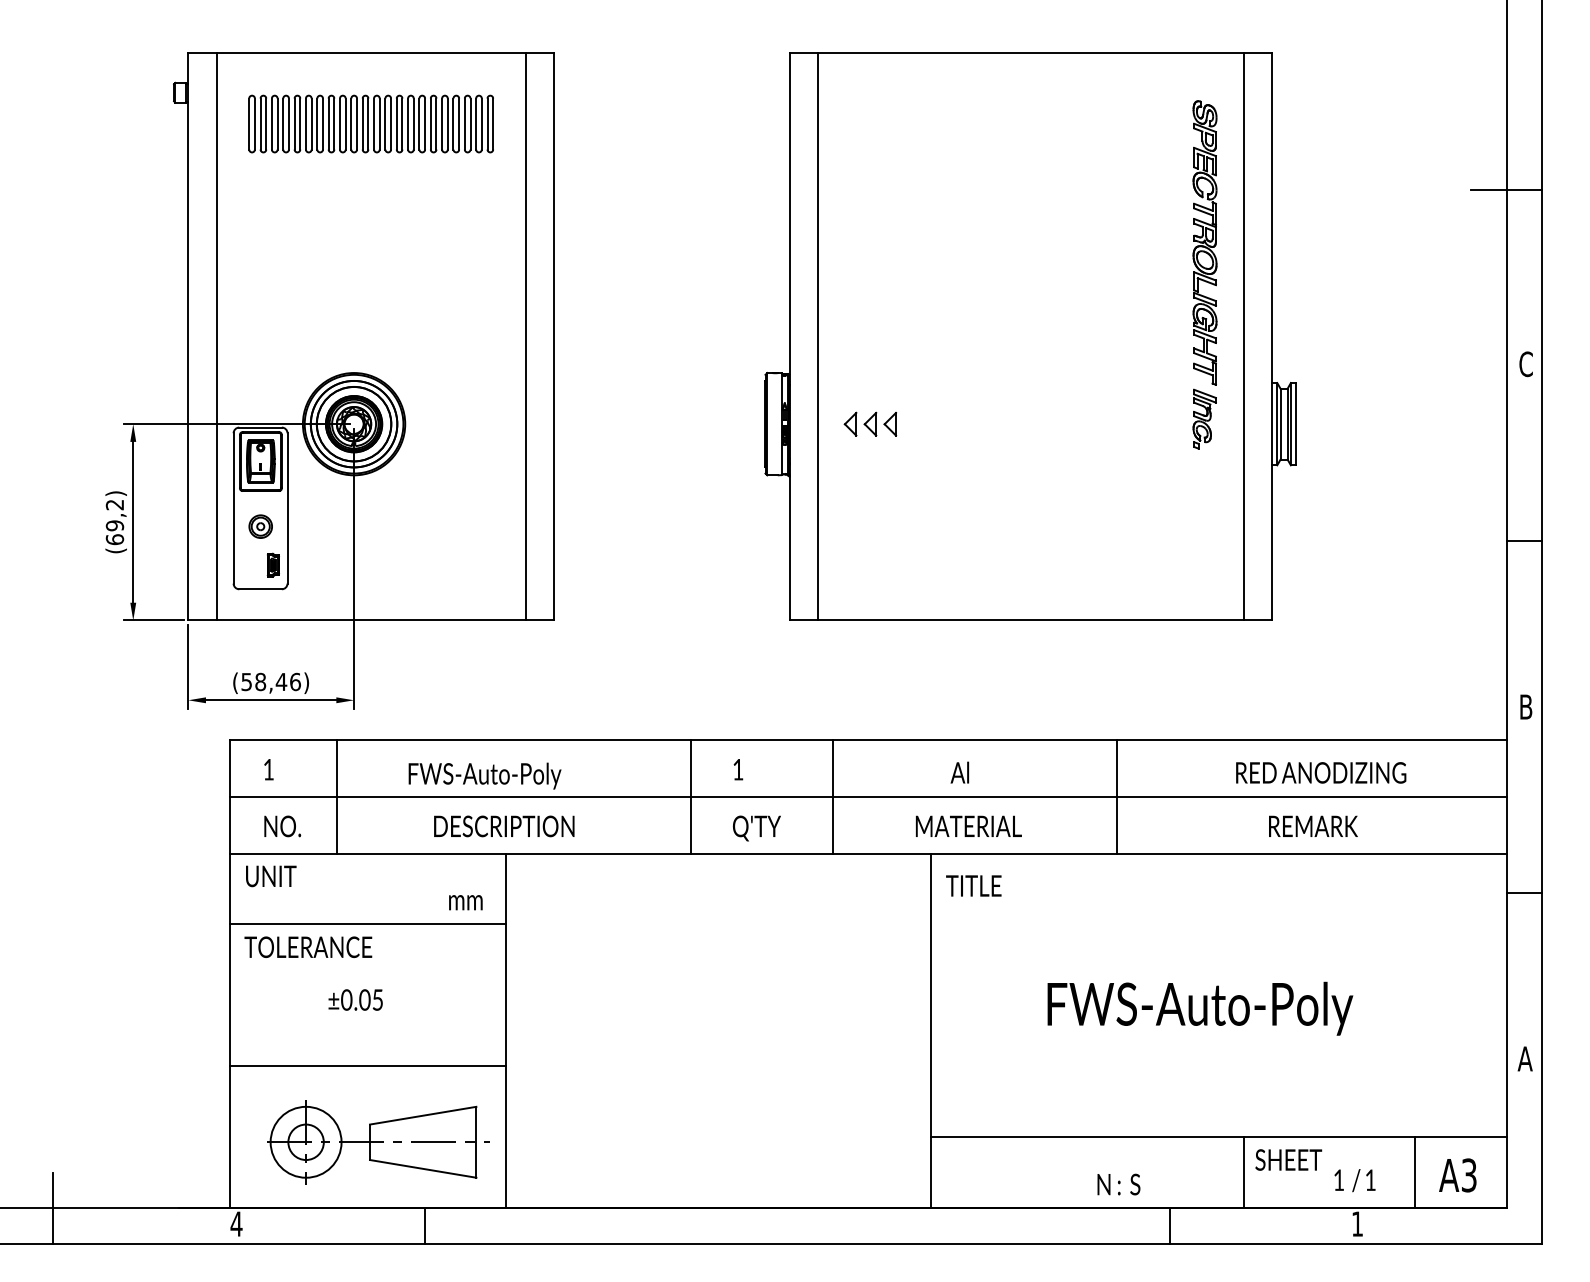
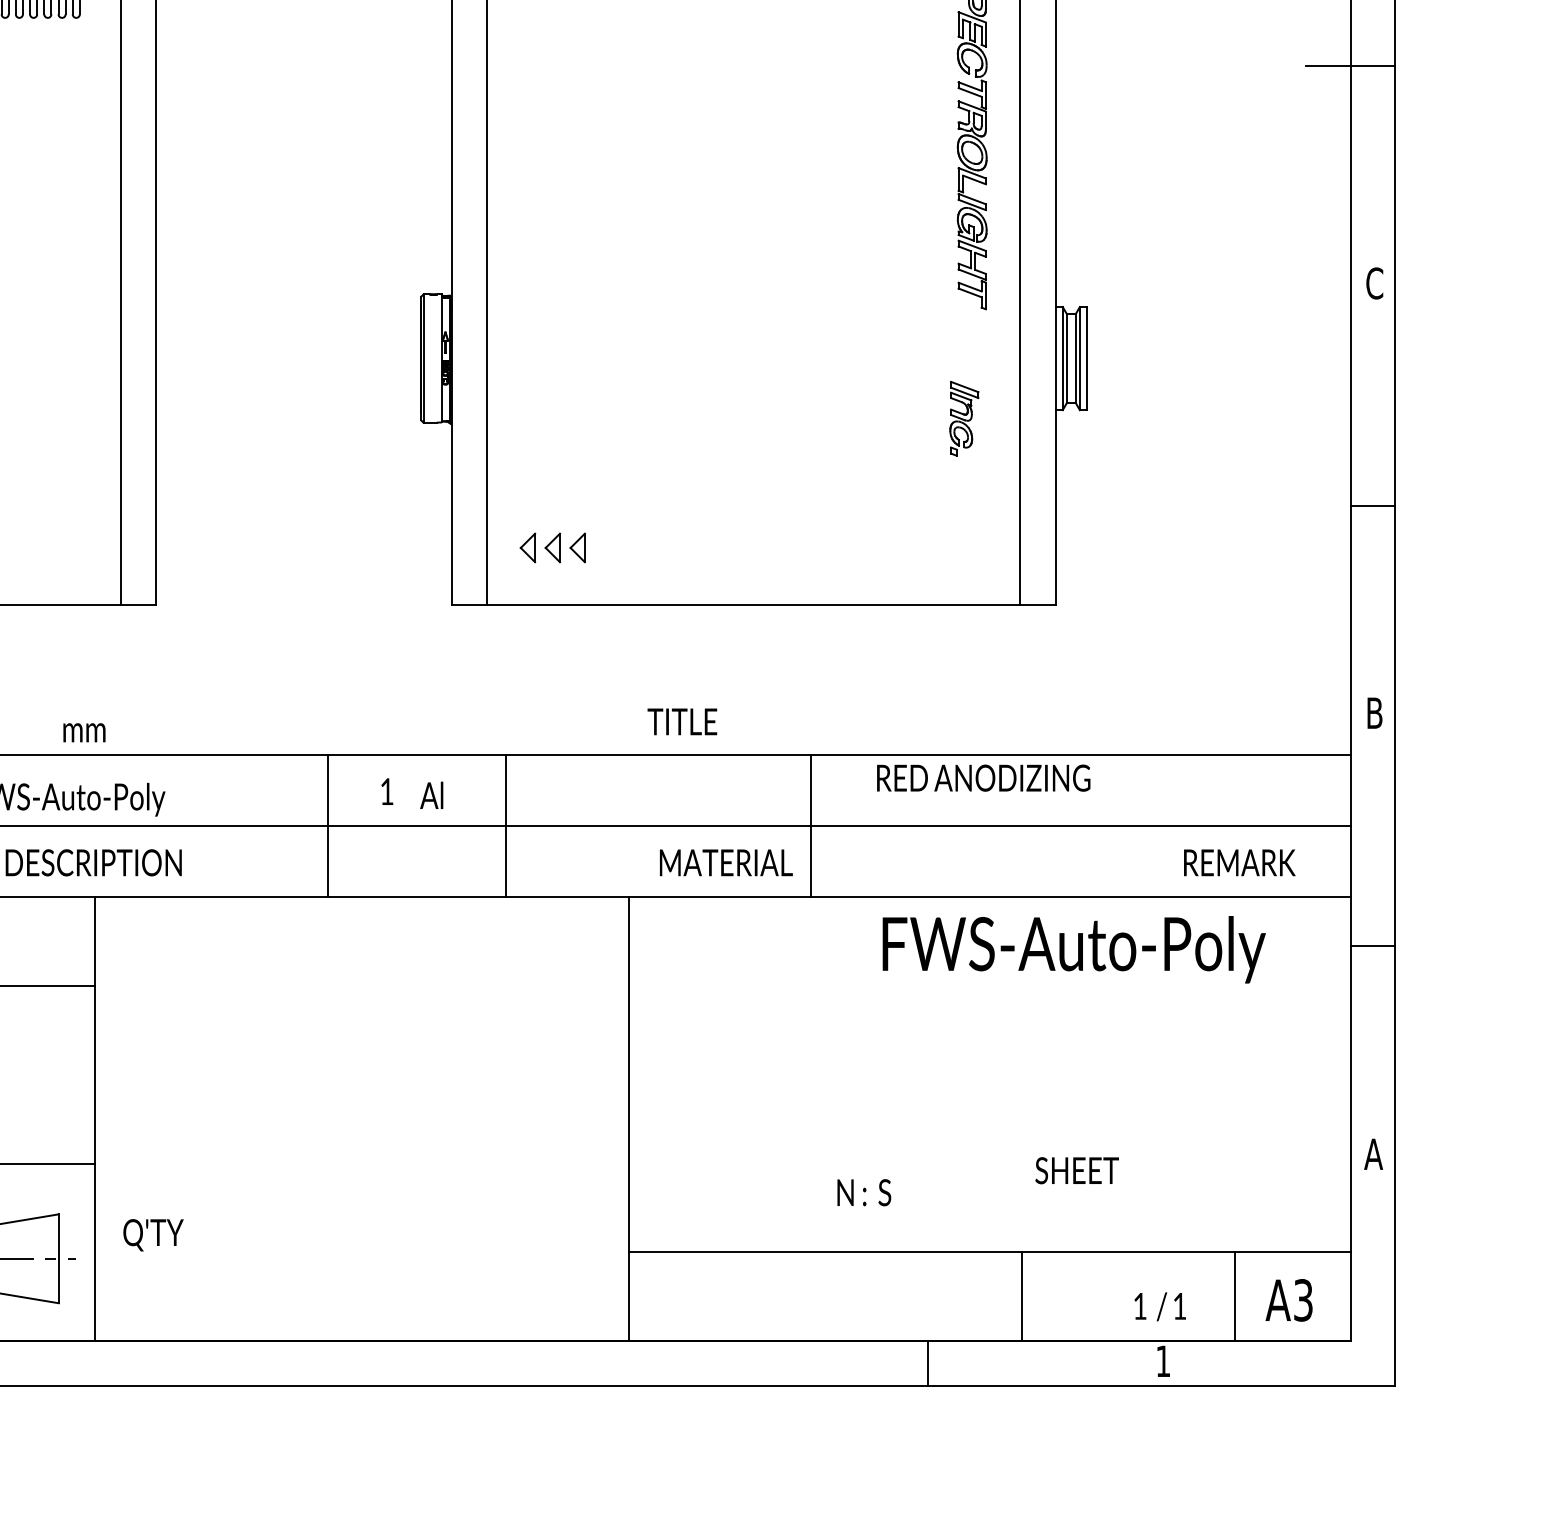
part: (1204, 418) -> (964, 417), moved
part: (870, 423) -> (552, 547), moved
text: (959, 772) -> (431, 795), moved
text: (1321, 772) -> (984, 777), moved
line: (1116, 796) -> (811, 825), moved
text: (968, 825) -> (725, 861), moved
text: (1313, 825) -> (1239, 861), moved
text: (756, 828) -> (152, 1235), moved
text: (973, 885) -> (681, 721), moved
text: (465, 902) -> (84, 732), moved
text: (1200, 1008) -> (1074, 949), moved
text: (1288, 1159) -> (1076, 1170), moved
text: (1118, 1184) -> (863, 1192), moved

